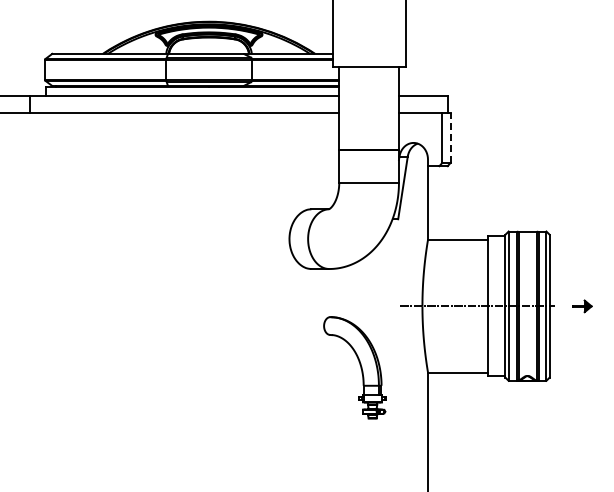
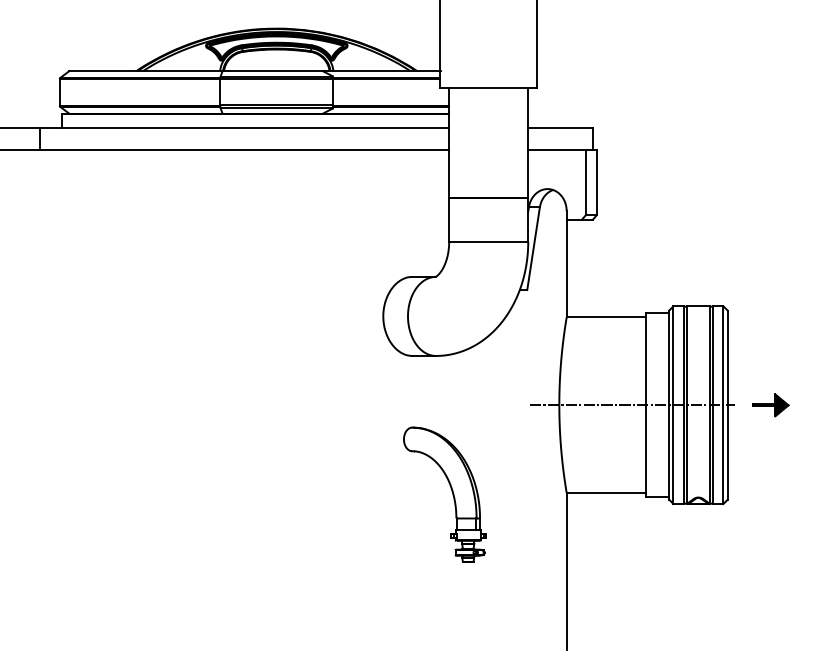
line: (450, 137) -> (596, 181), dashed -> solid
part: (582, 306) -> (771, 405), size x1.43
part: (354, 367) -> (444, 494), moved

